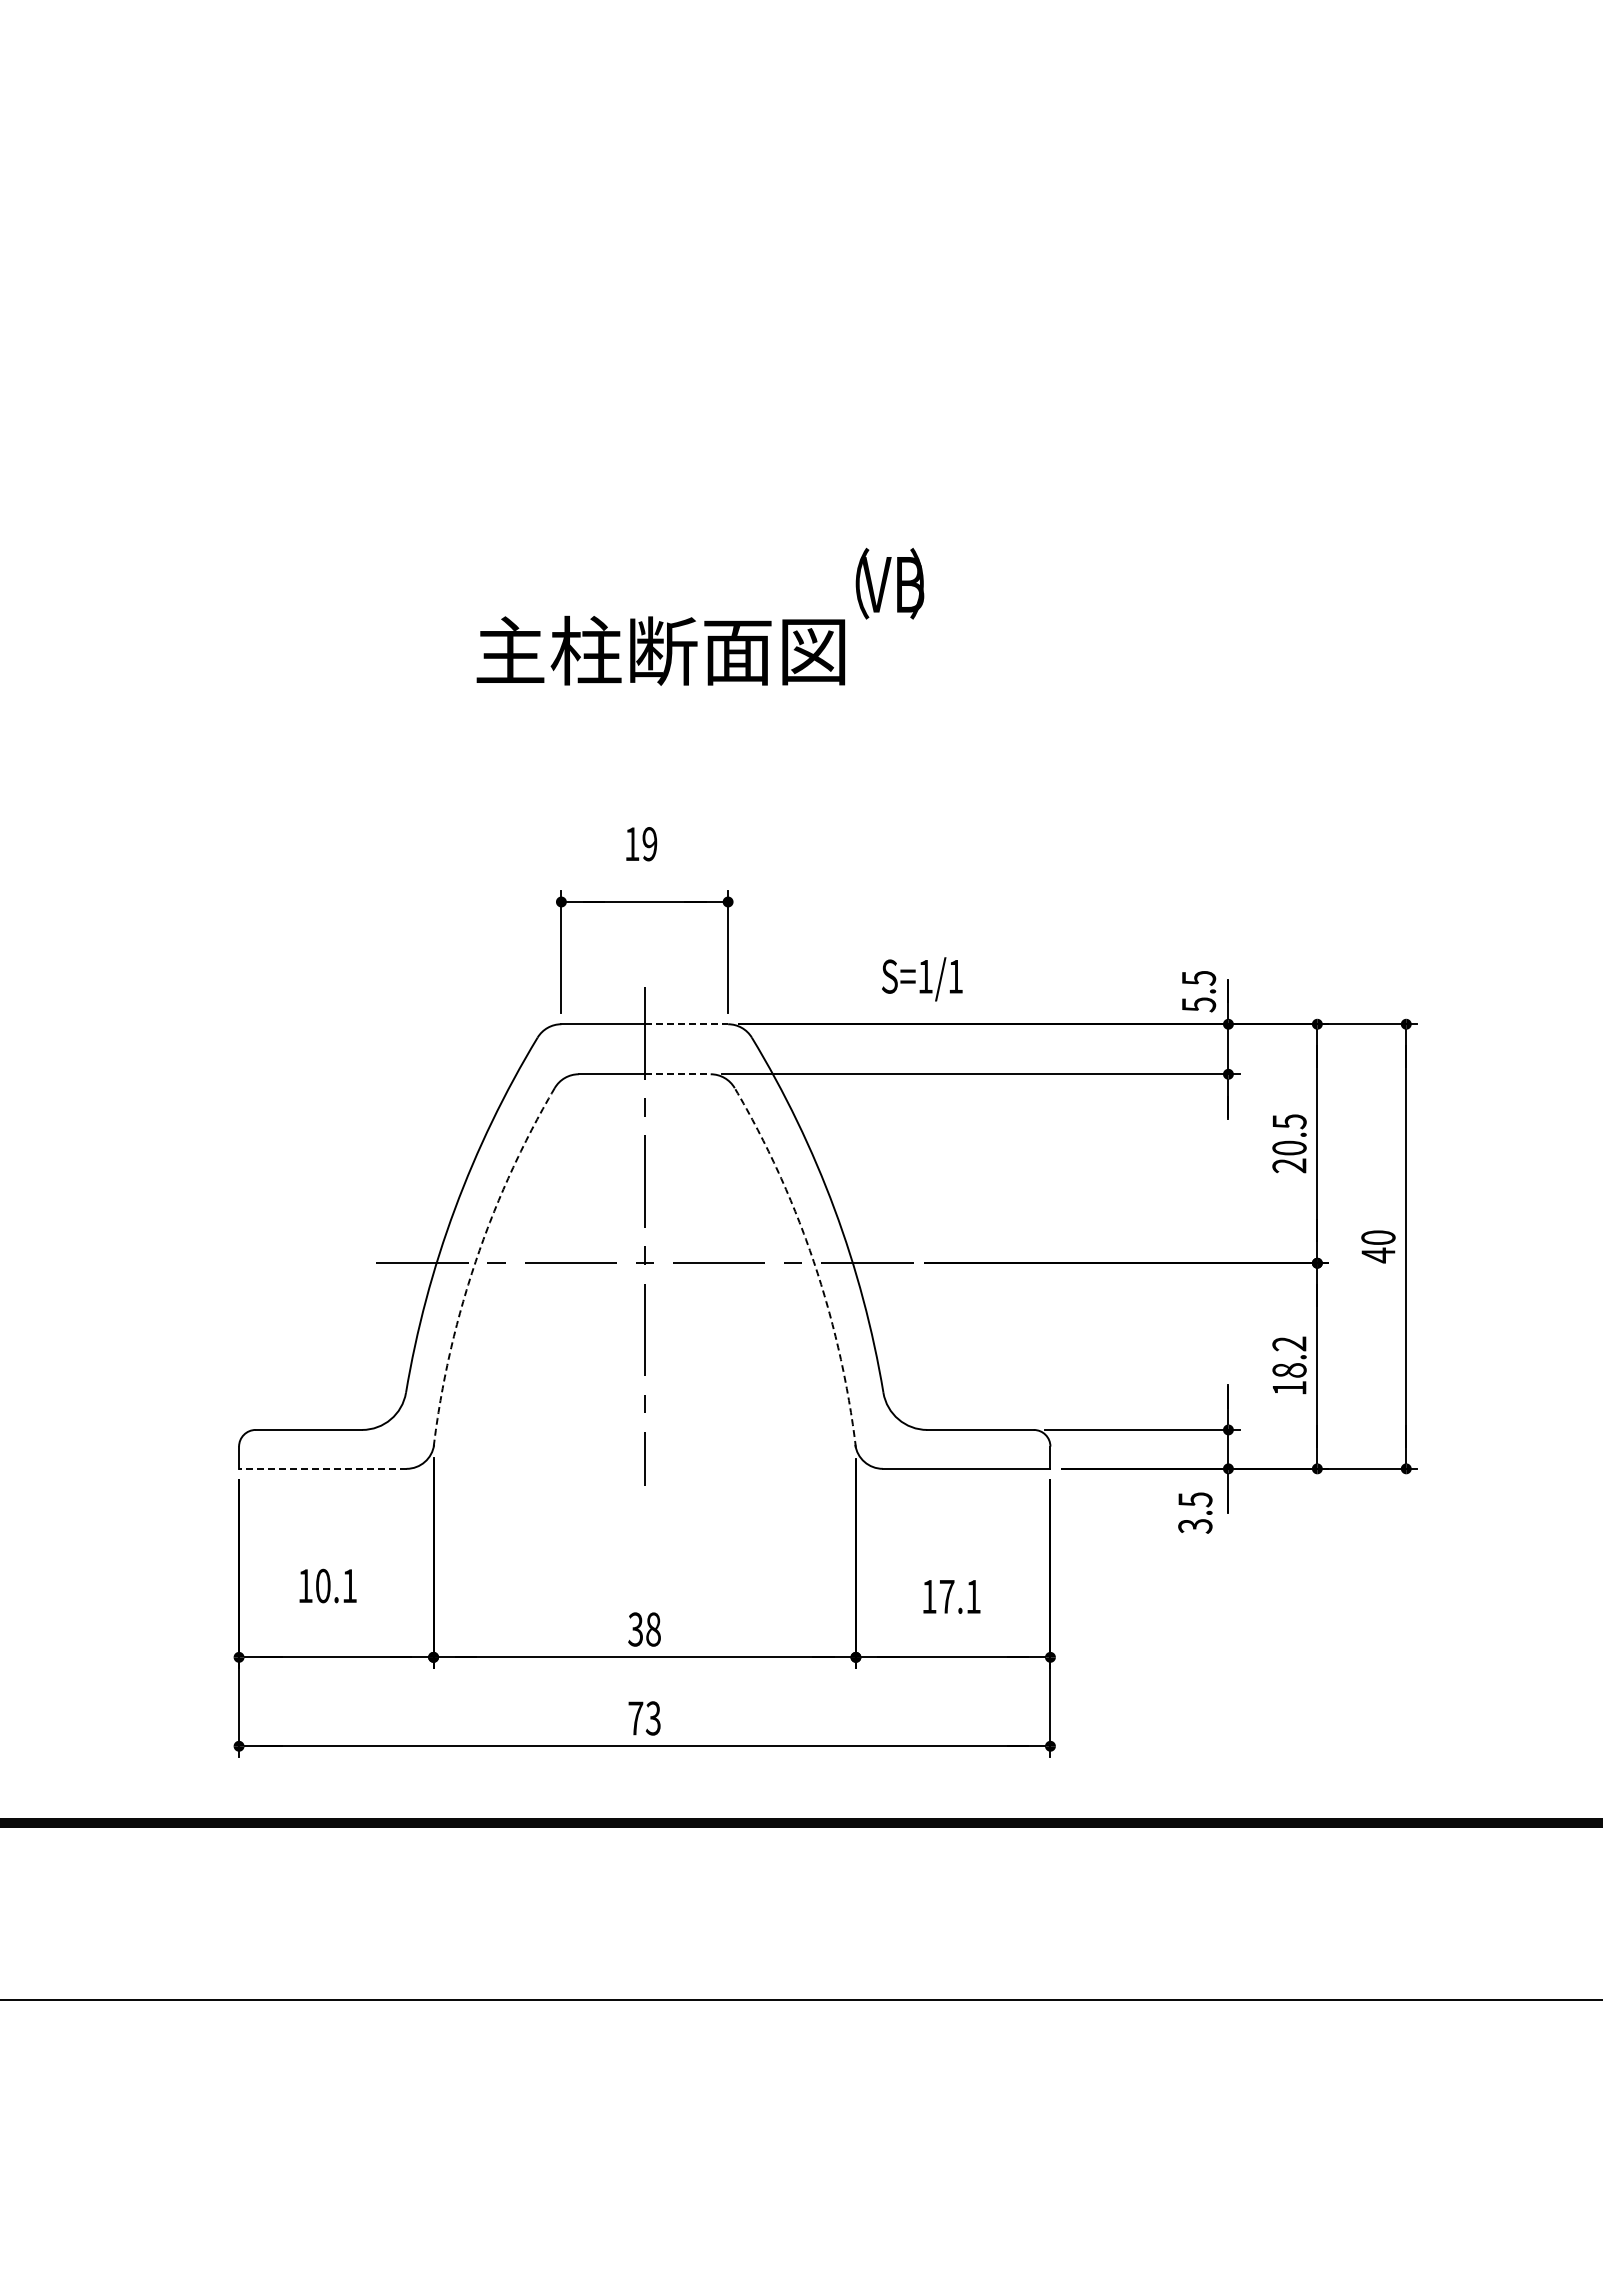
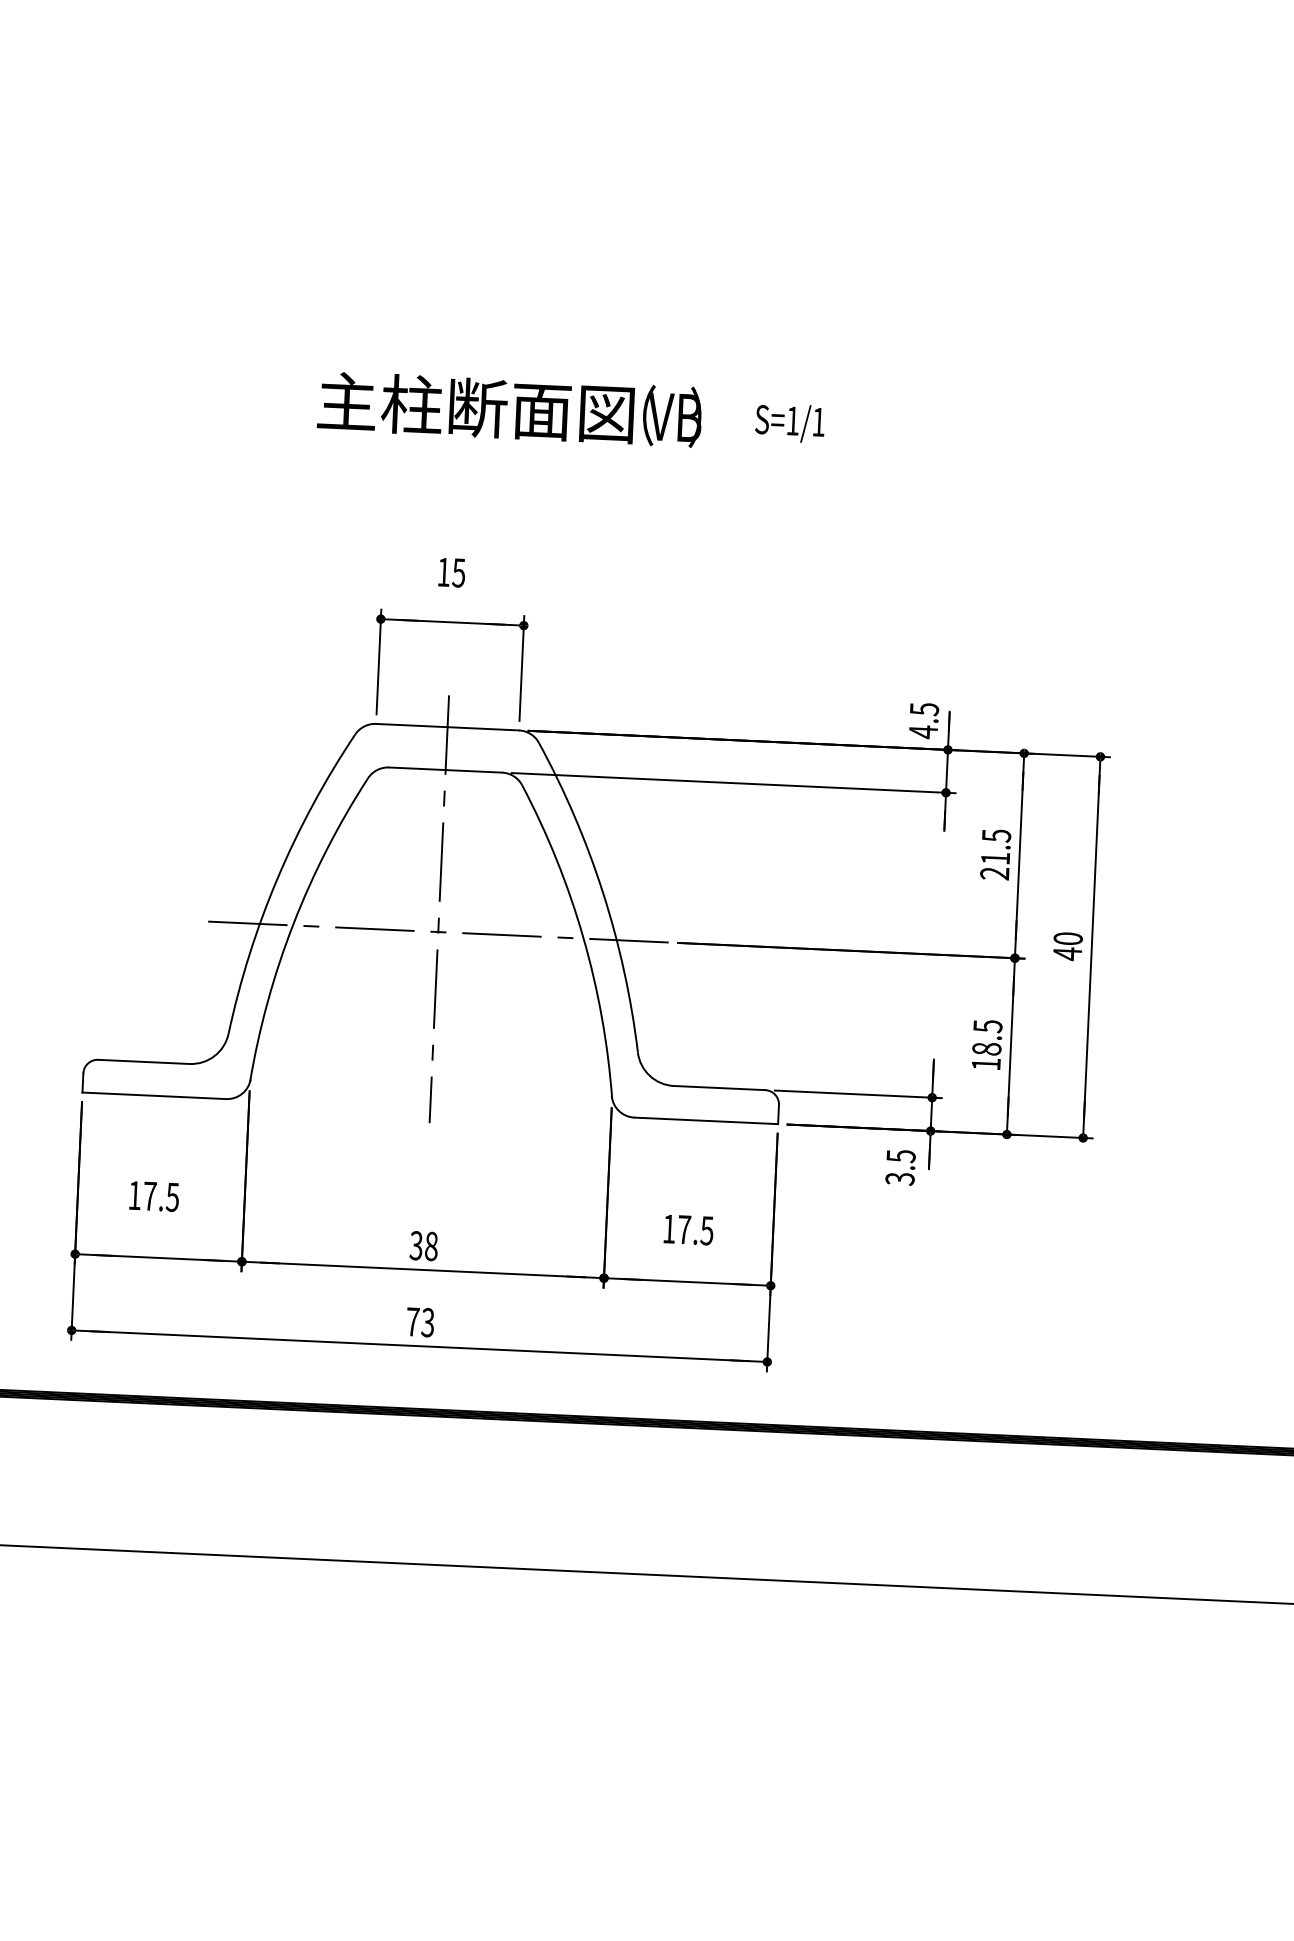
text: (889, 583) -> (671, 416), moved
text: (649, 844) -> (458, 573), 19 -> 15
text: (922, 979) -> (790, 423), moved
text: (1199, 1004) -> (923, 731), 5.5 -> 4.5
line: (686, 1024) -> (483, 729), dashed -> solid
line: (677, 1074) -> (473, 771), dashed -> solid
text: (1289, 1147) -> (995, 857), 20.5 -> 21.5
arc: (475, 1261) -> (293, 923), dashed -> solid
arc: (813, 1261) -> (583, 937), dashed -> solid
text: (1289, 1343) -> (987, 1025), 18.2 -> 18.5
line: (322, 1468) -> (154, 1095), dashed -> solid
text: (336, 1585) -> (161, 1196), 10.1 -> 17.5
text: (972, 1596) -> (706, 1230), 17.1 -> 17.5

